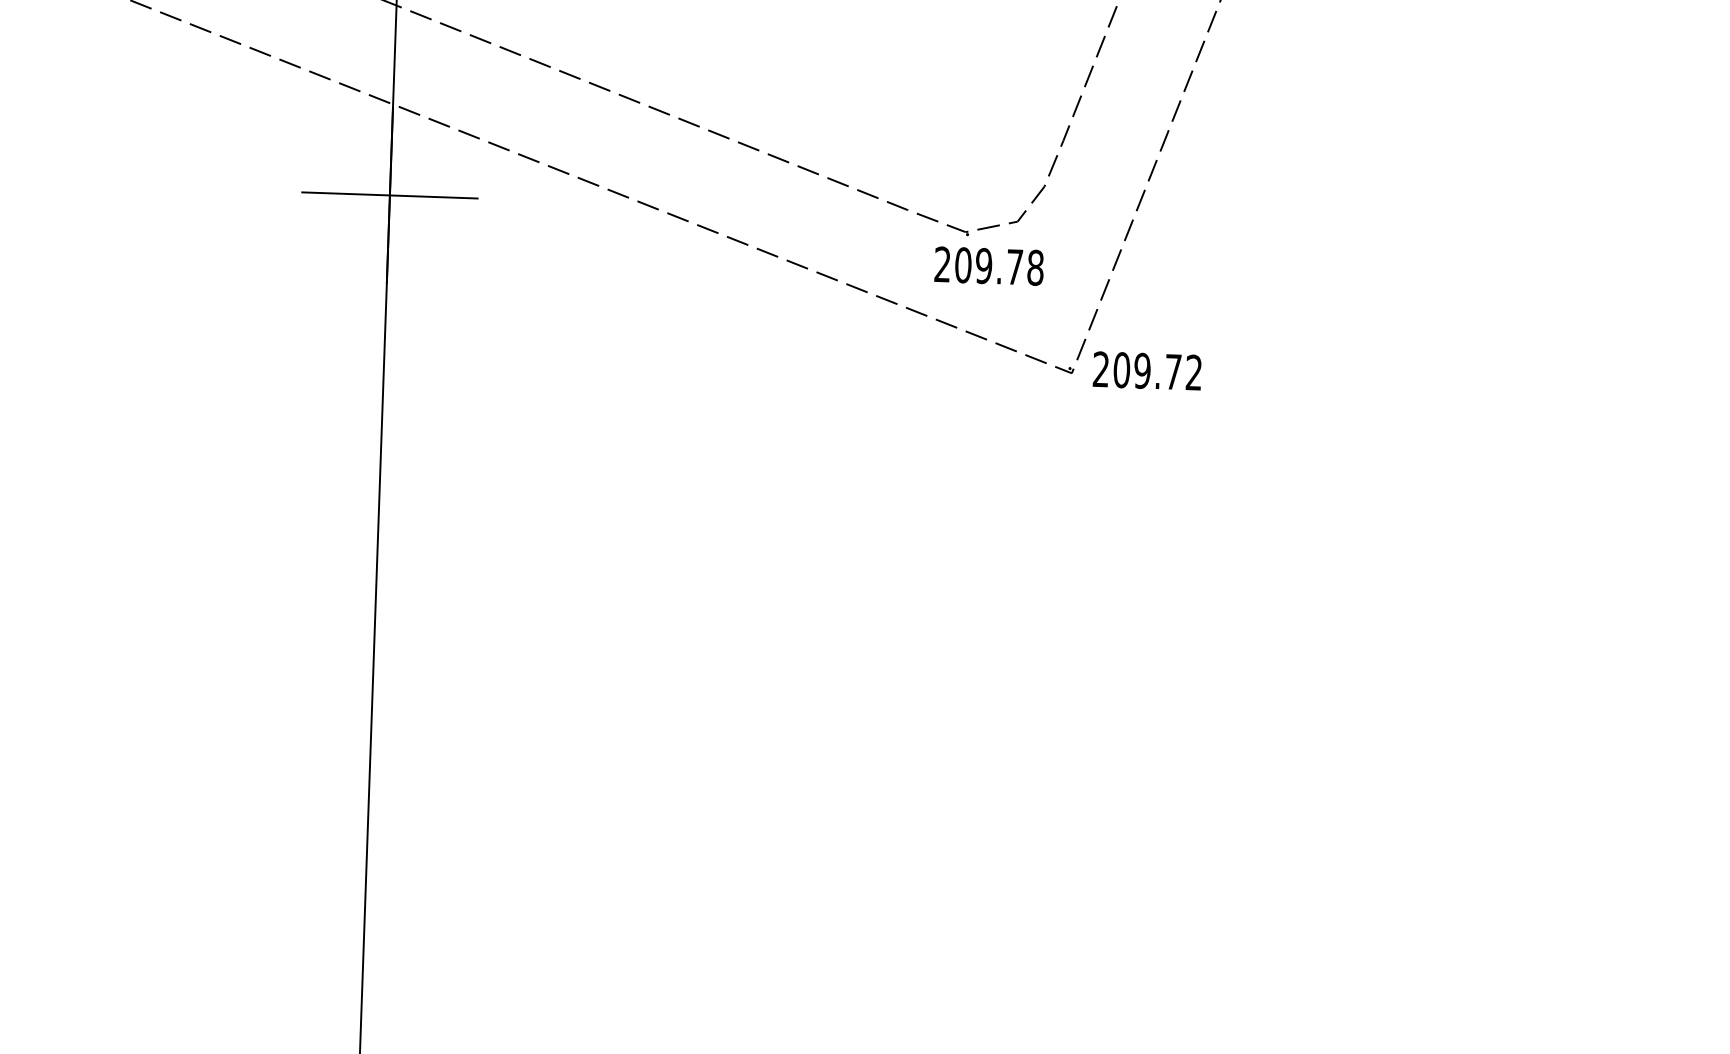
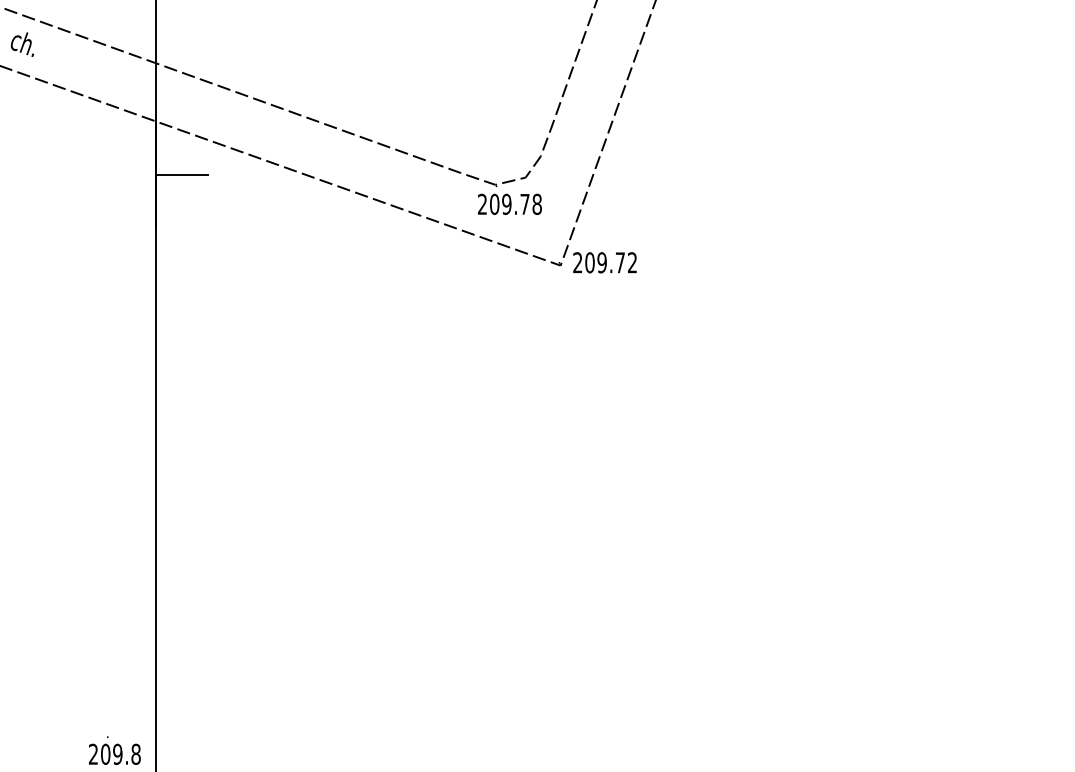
line: (346, 194) -> (130, 175), removed

